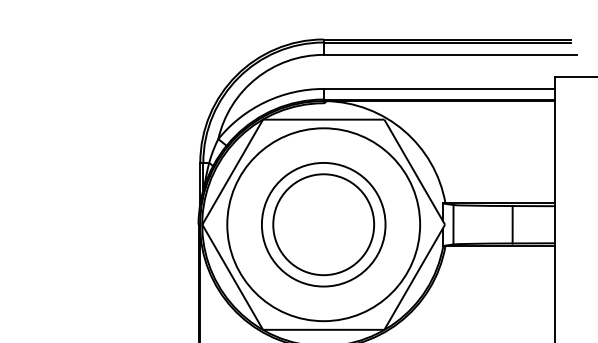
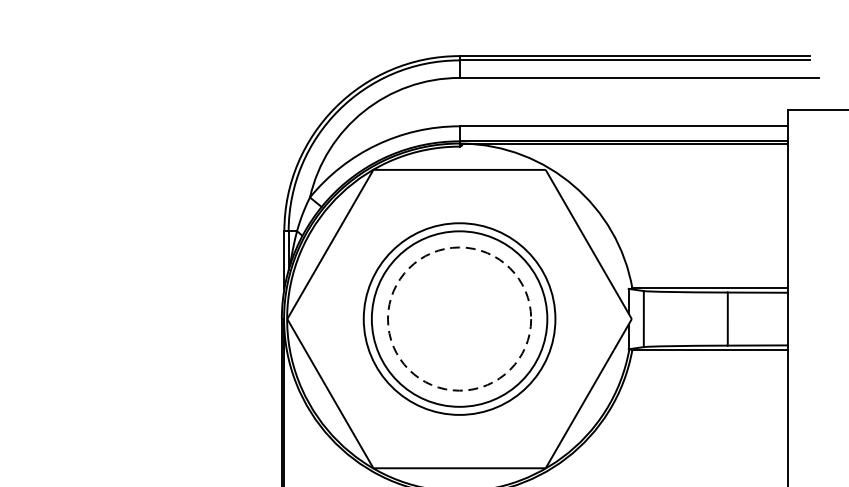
circle: (323, 224) -> (459, 318), size x0.7
circle: (323, 224) -> (459, 318), solid -> dashed

